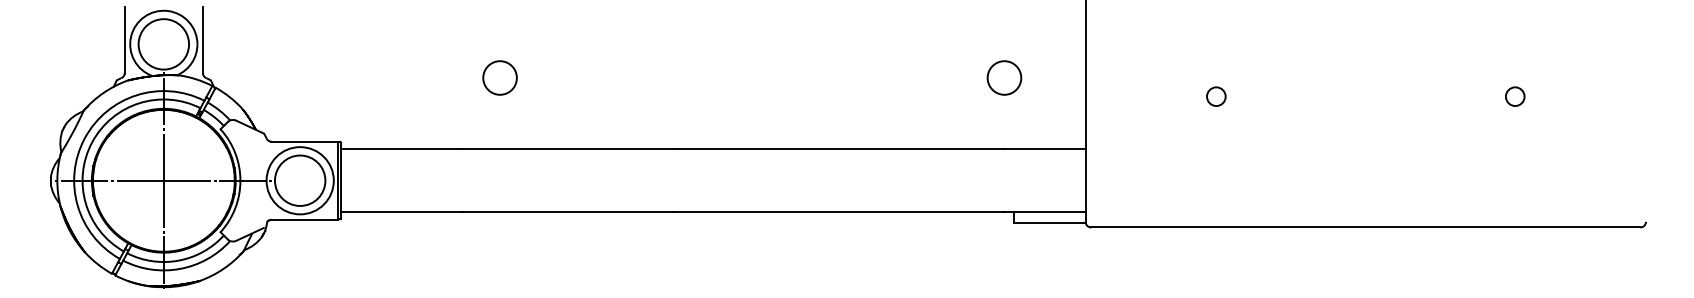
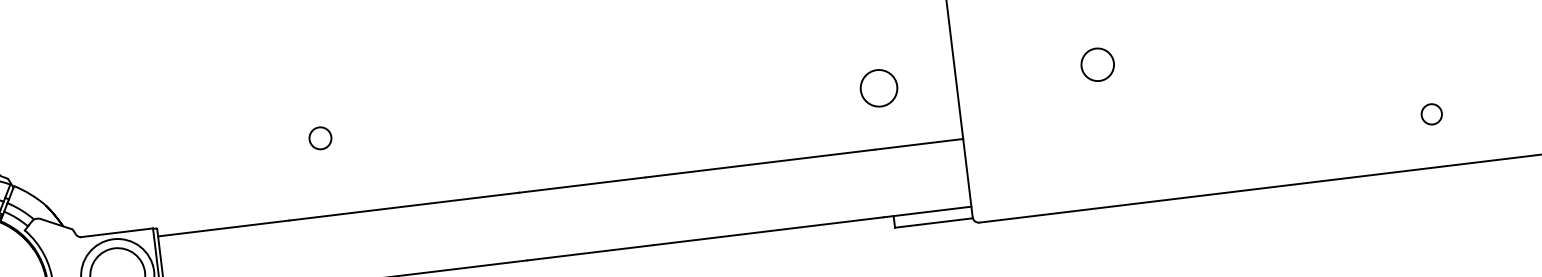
circle: (499, 77) -> (319, 137), size x0.6
circle: (1004, 77) -> (878, 87), moved
circle: (1216, 96) -> (1097, 64), size x1.6
circle: (1515, 96) -> (1432, 114), moved

